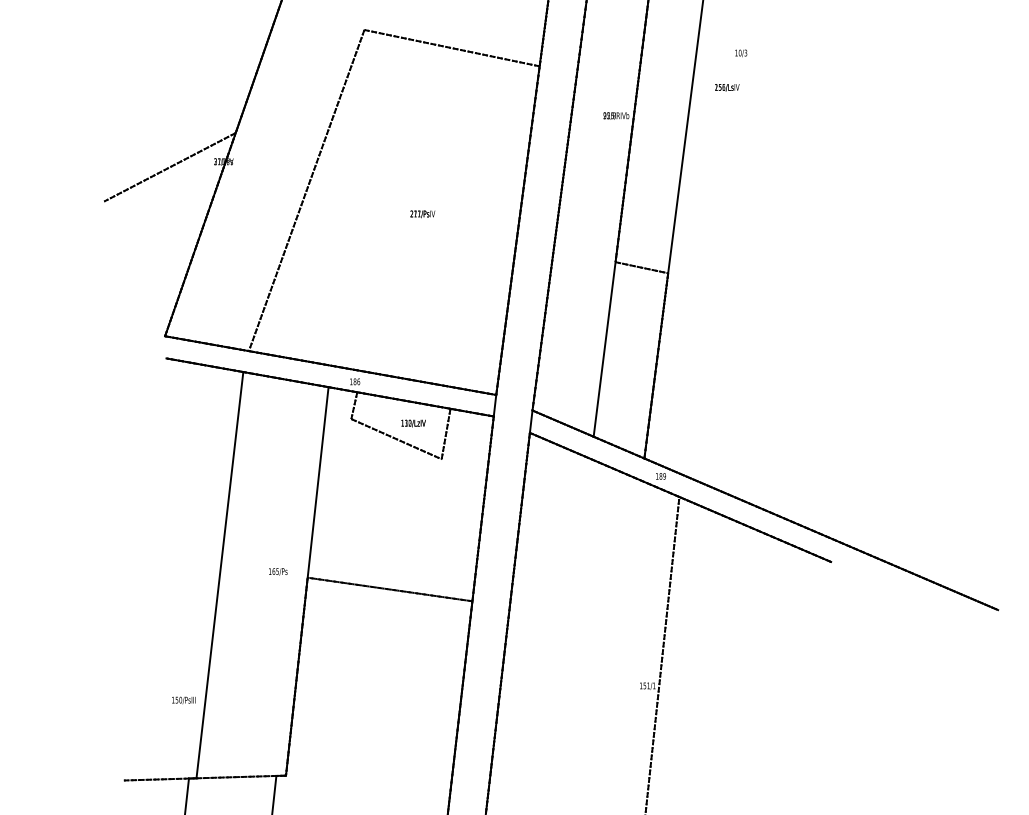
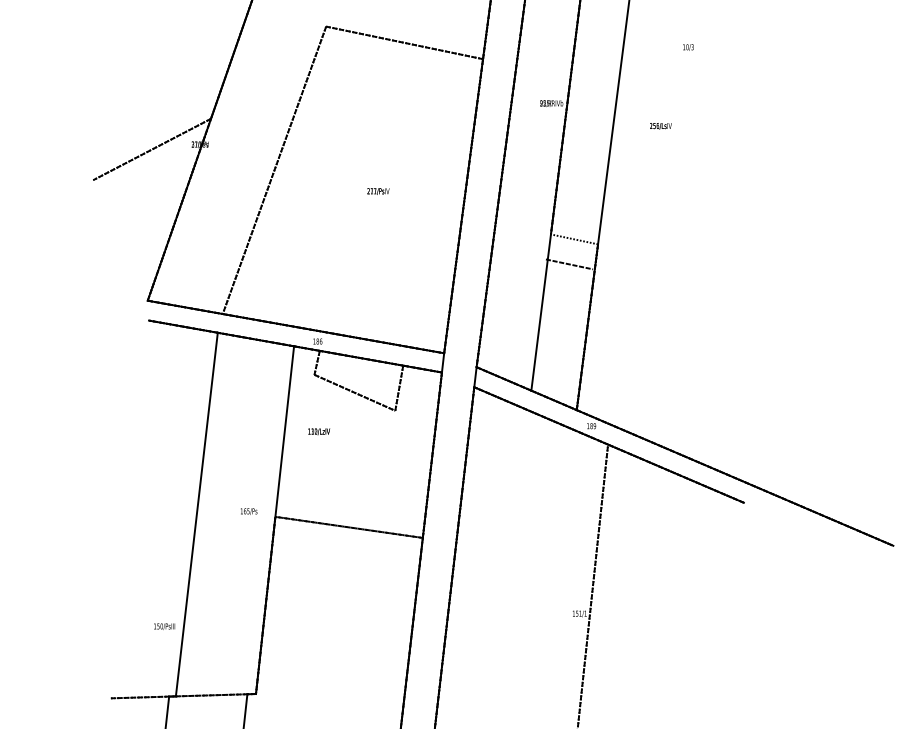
text: (741, 53) -> (688, 47), moved
text: (726, 87) -> (660, 126), moved
line: (641, 267) -> (569, 264), moved
text: (413, 423) -> (319, 431), moved

